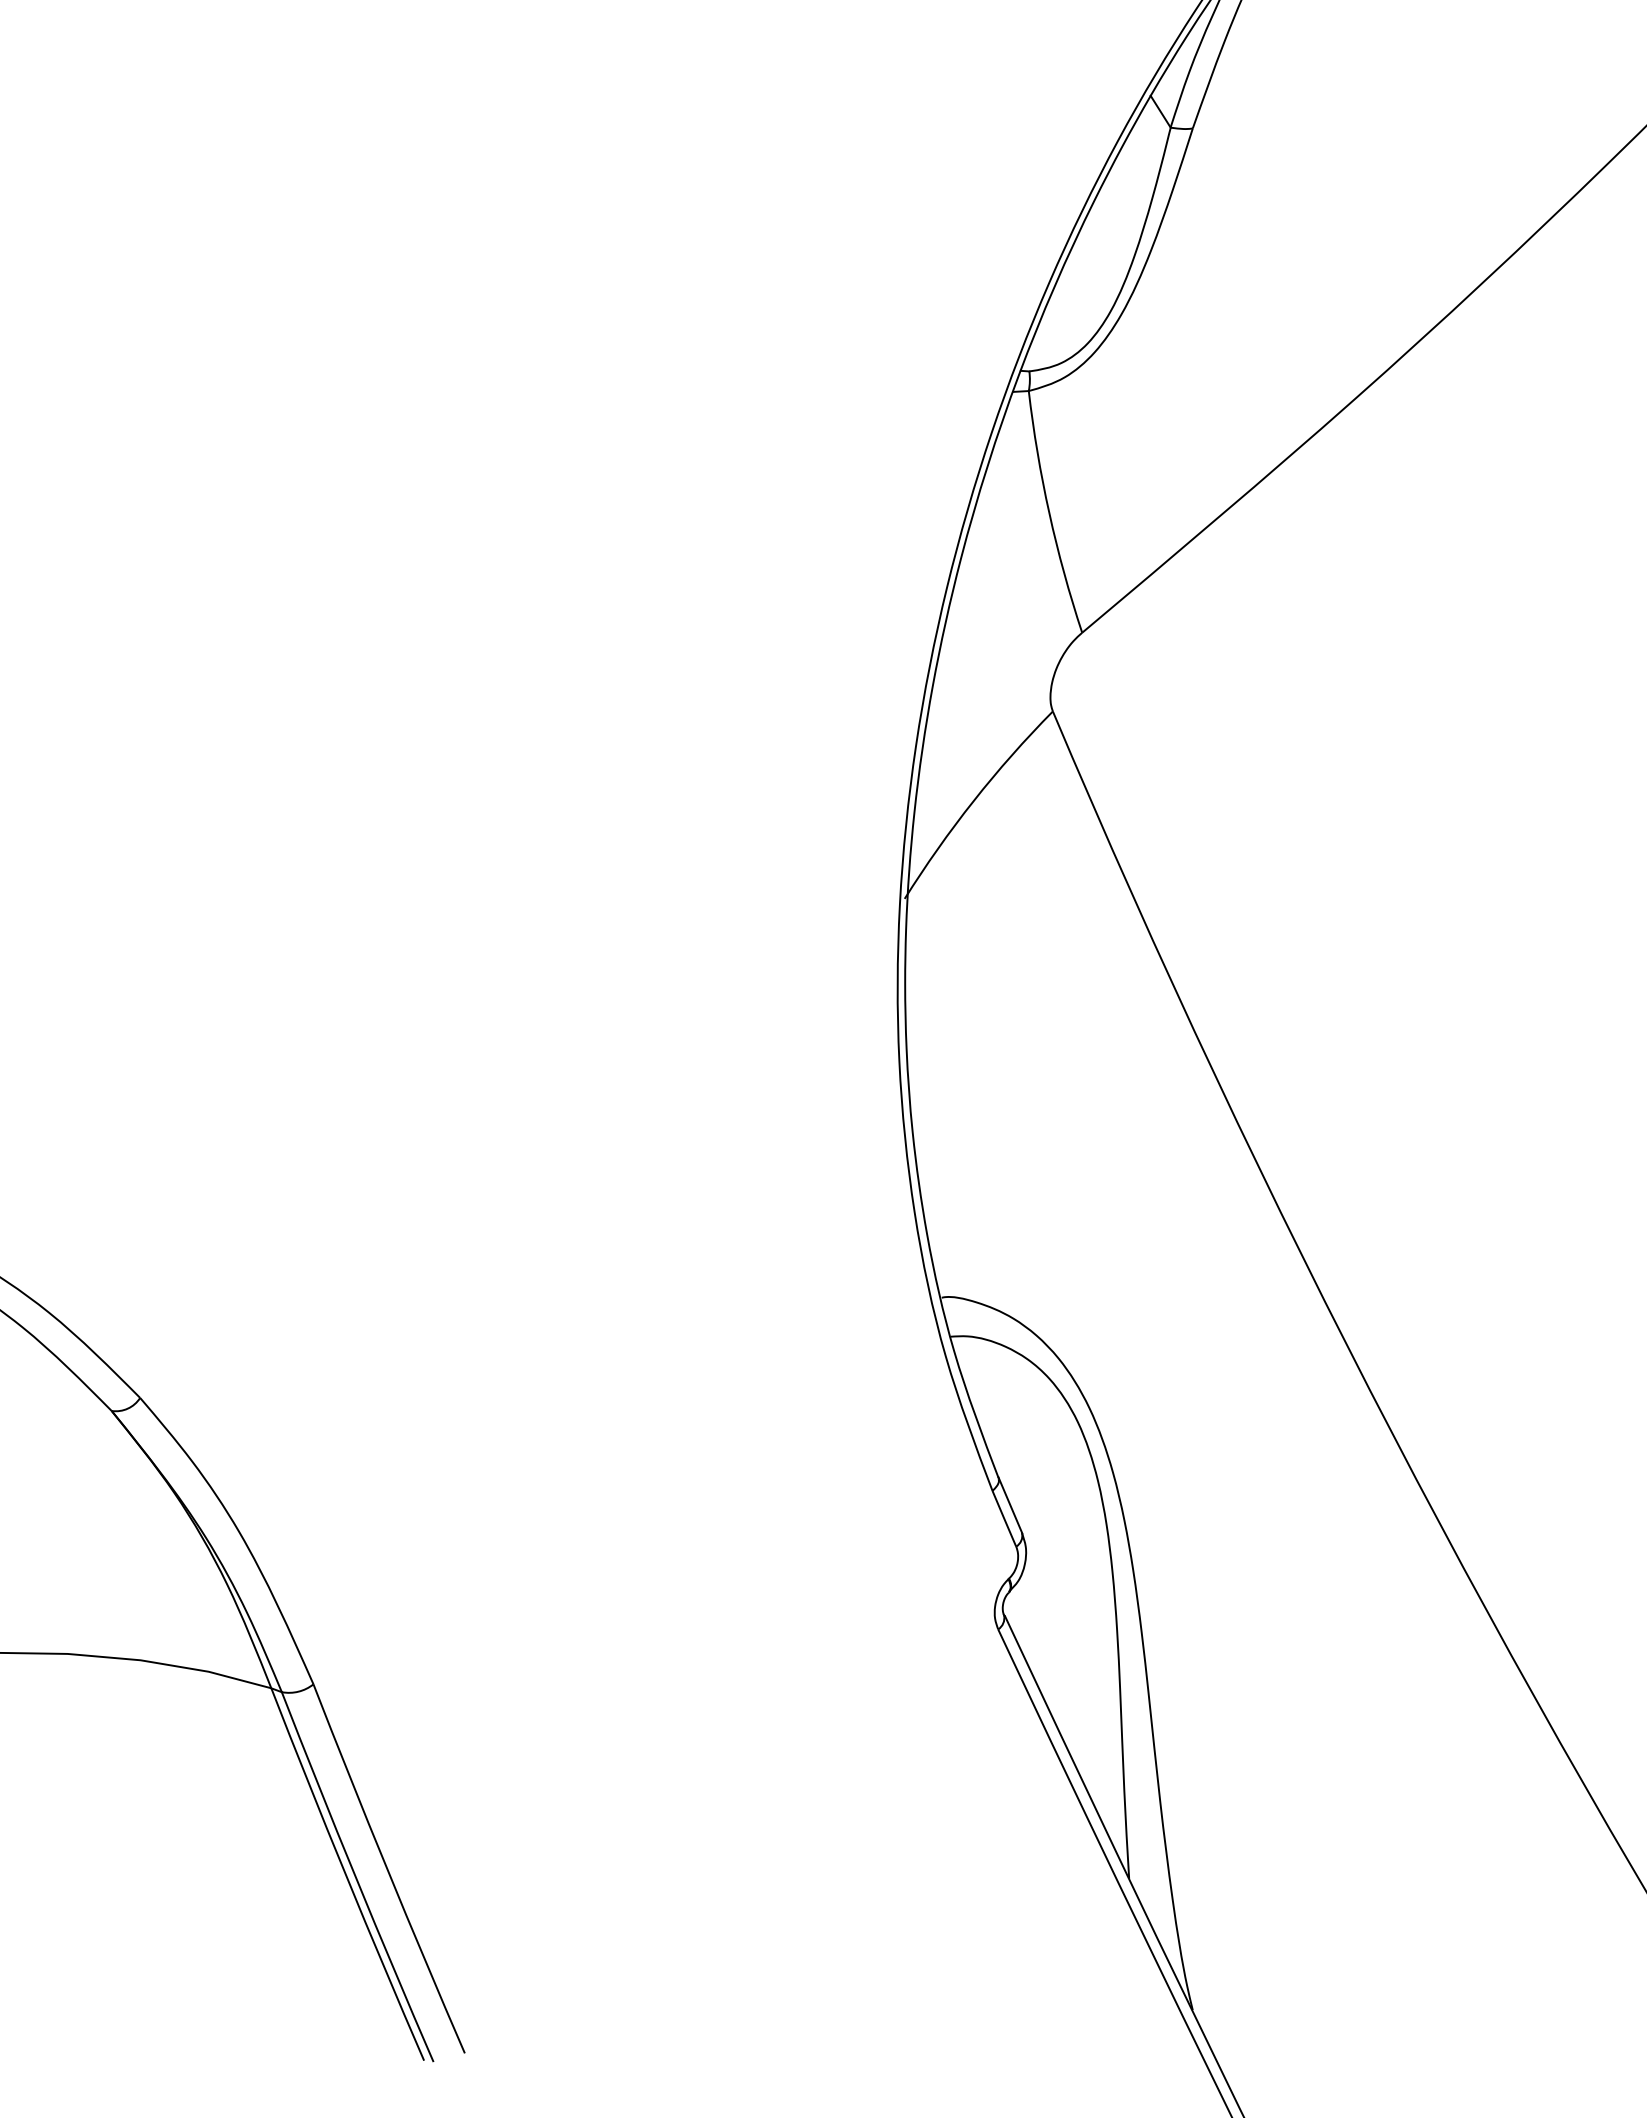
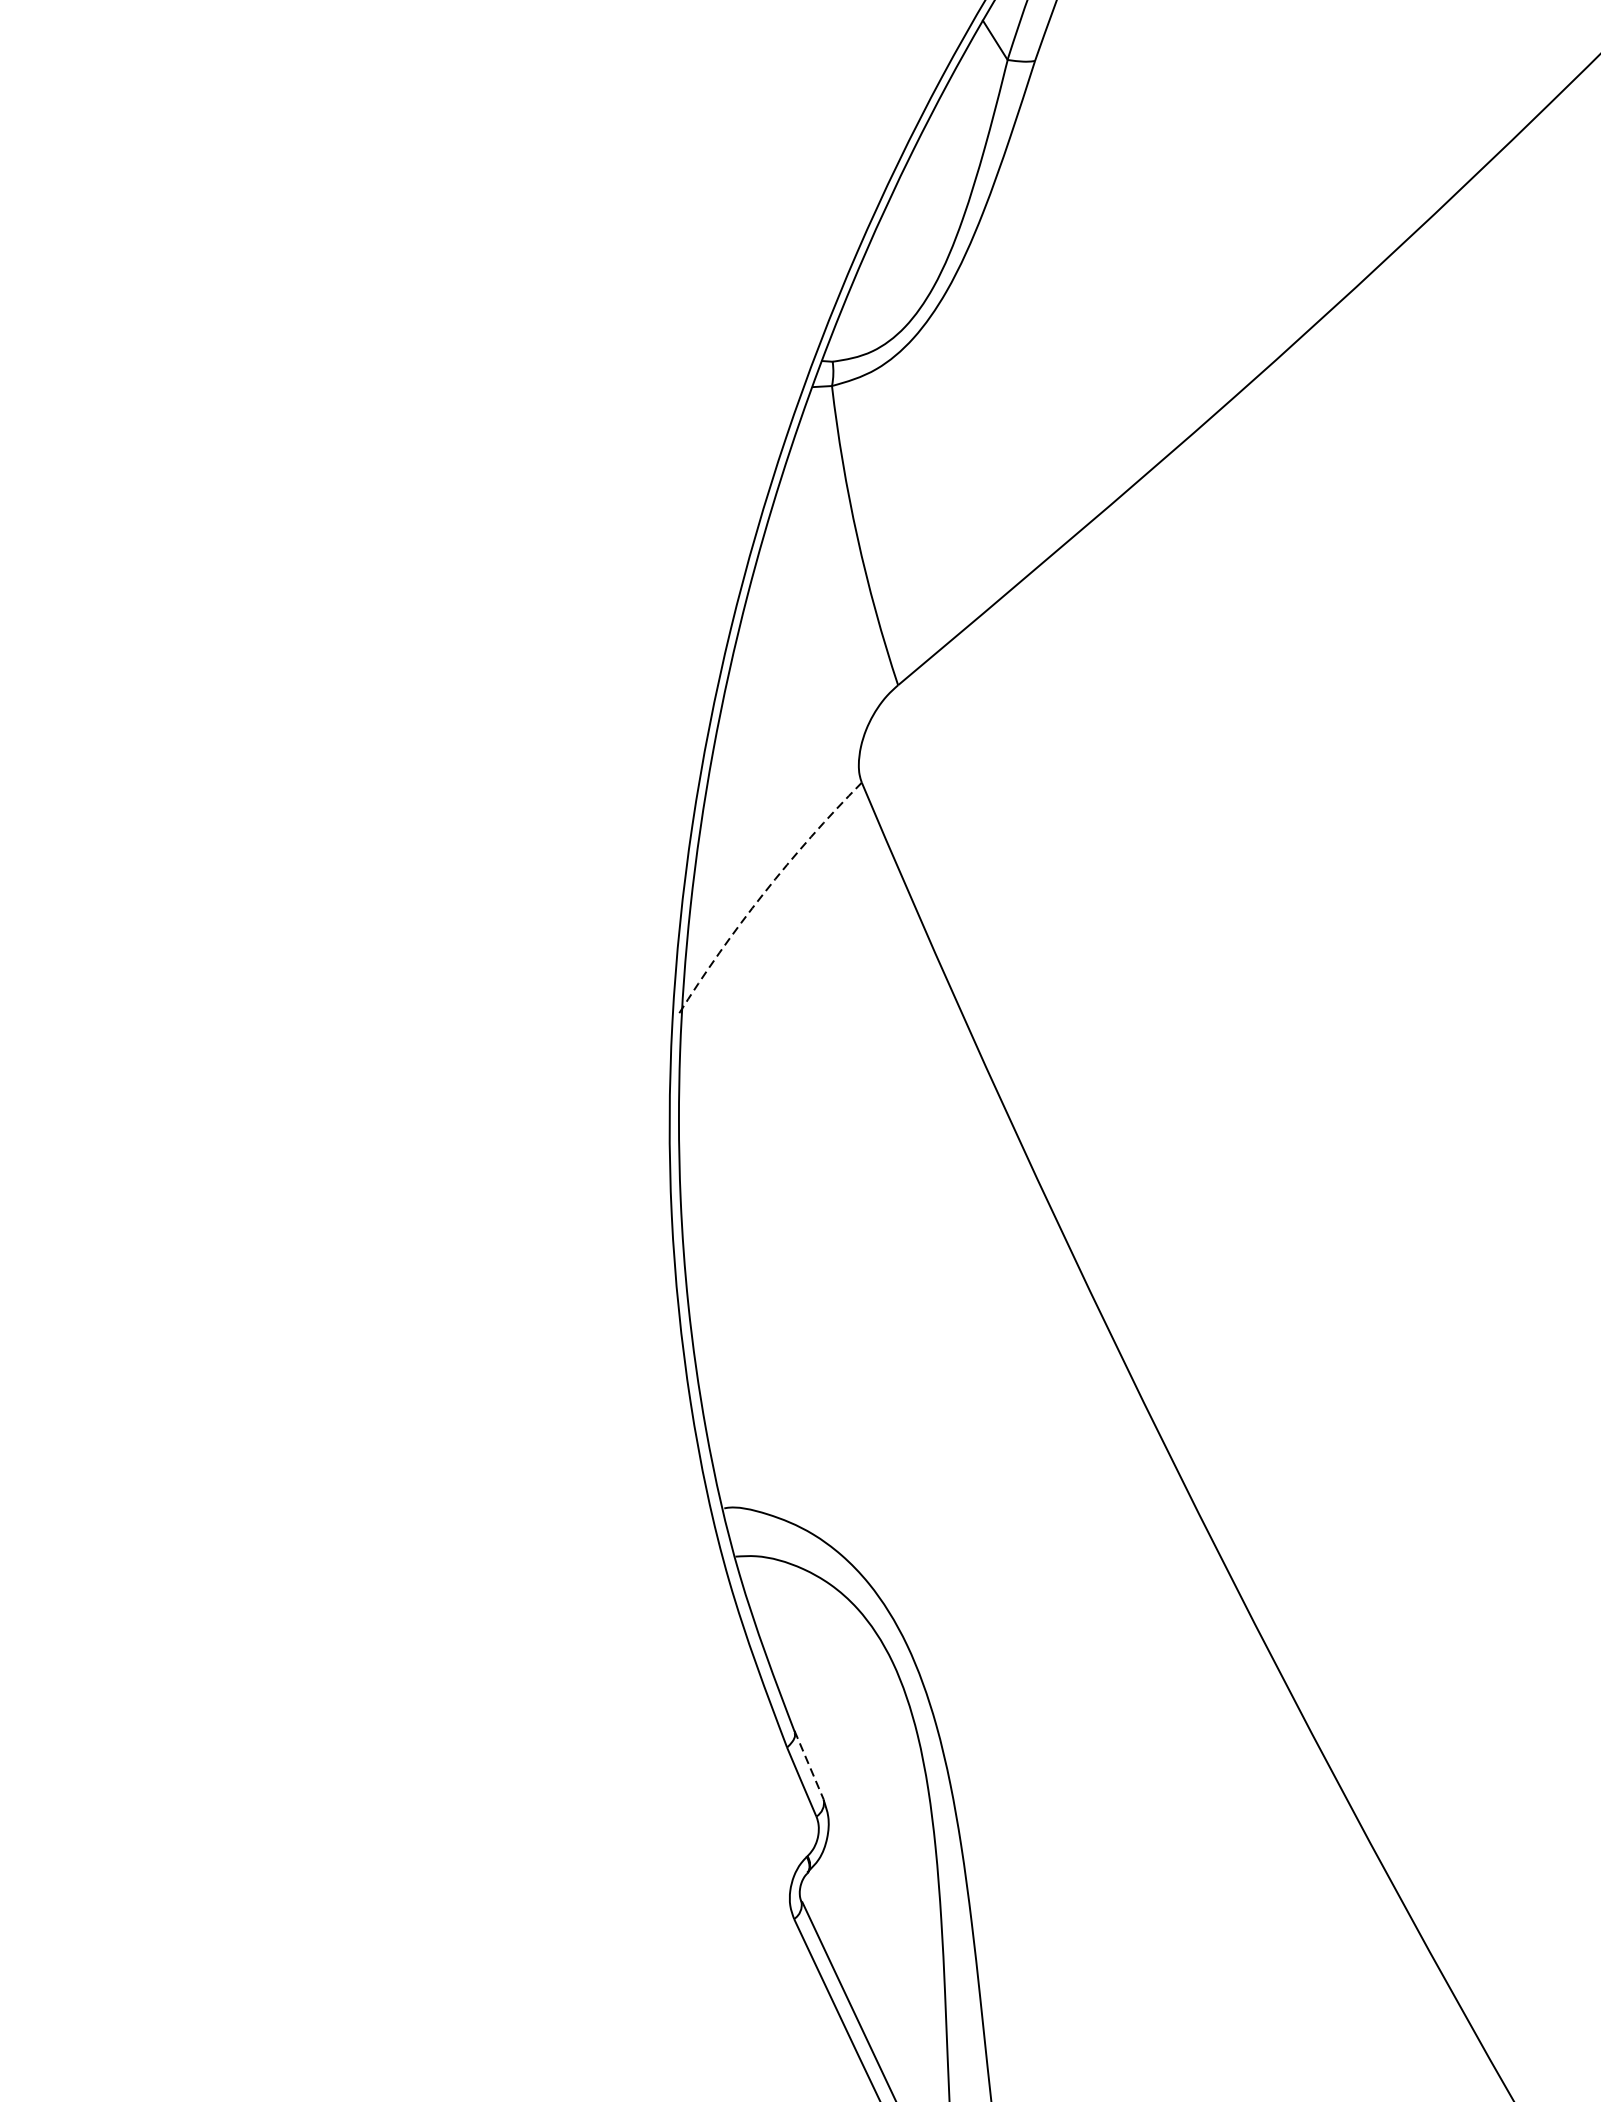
arc: (973, 801) -> (763, 894), solid -> dashed
line: (1010, 1505) -> (809, 1765), solid -> dashed

